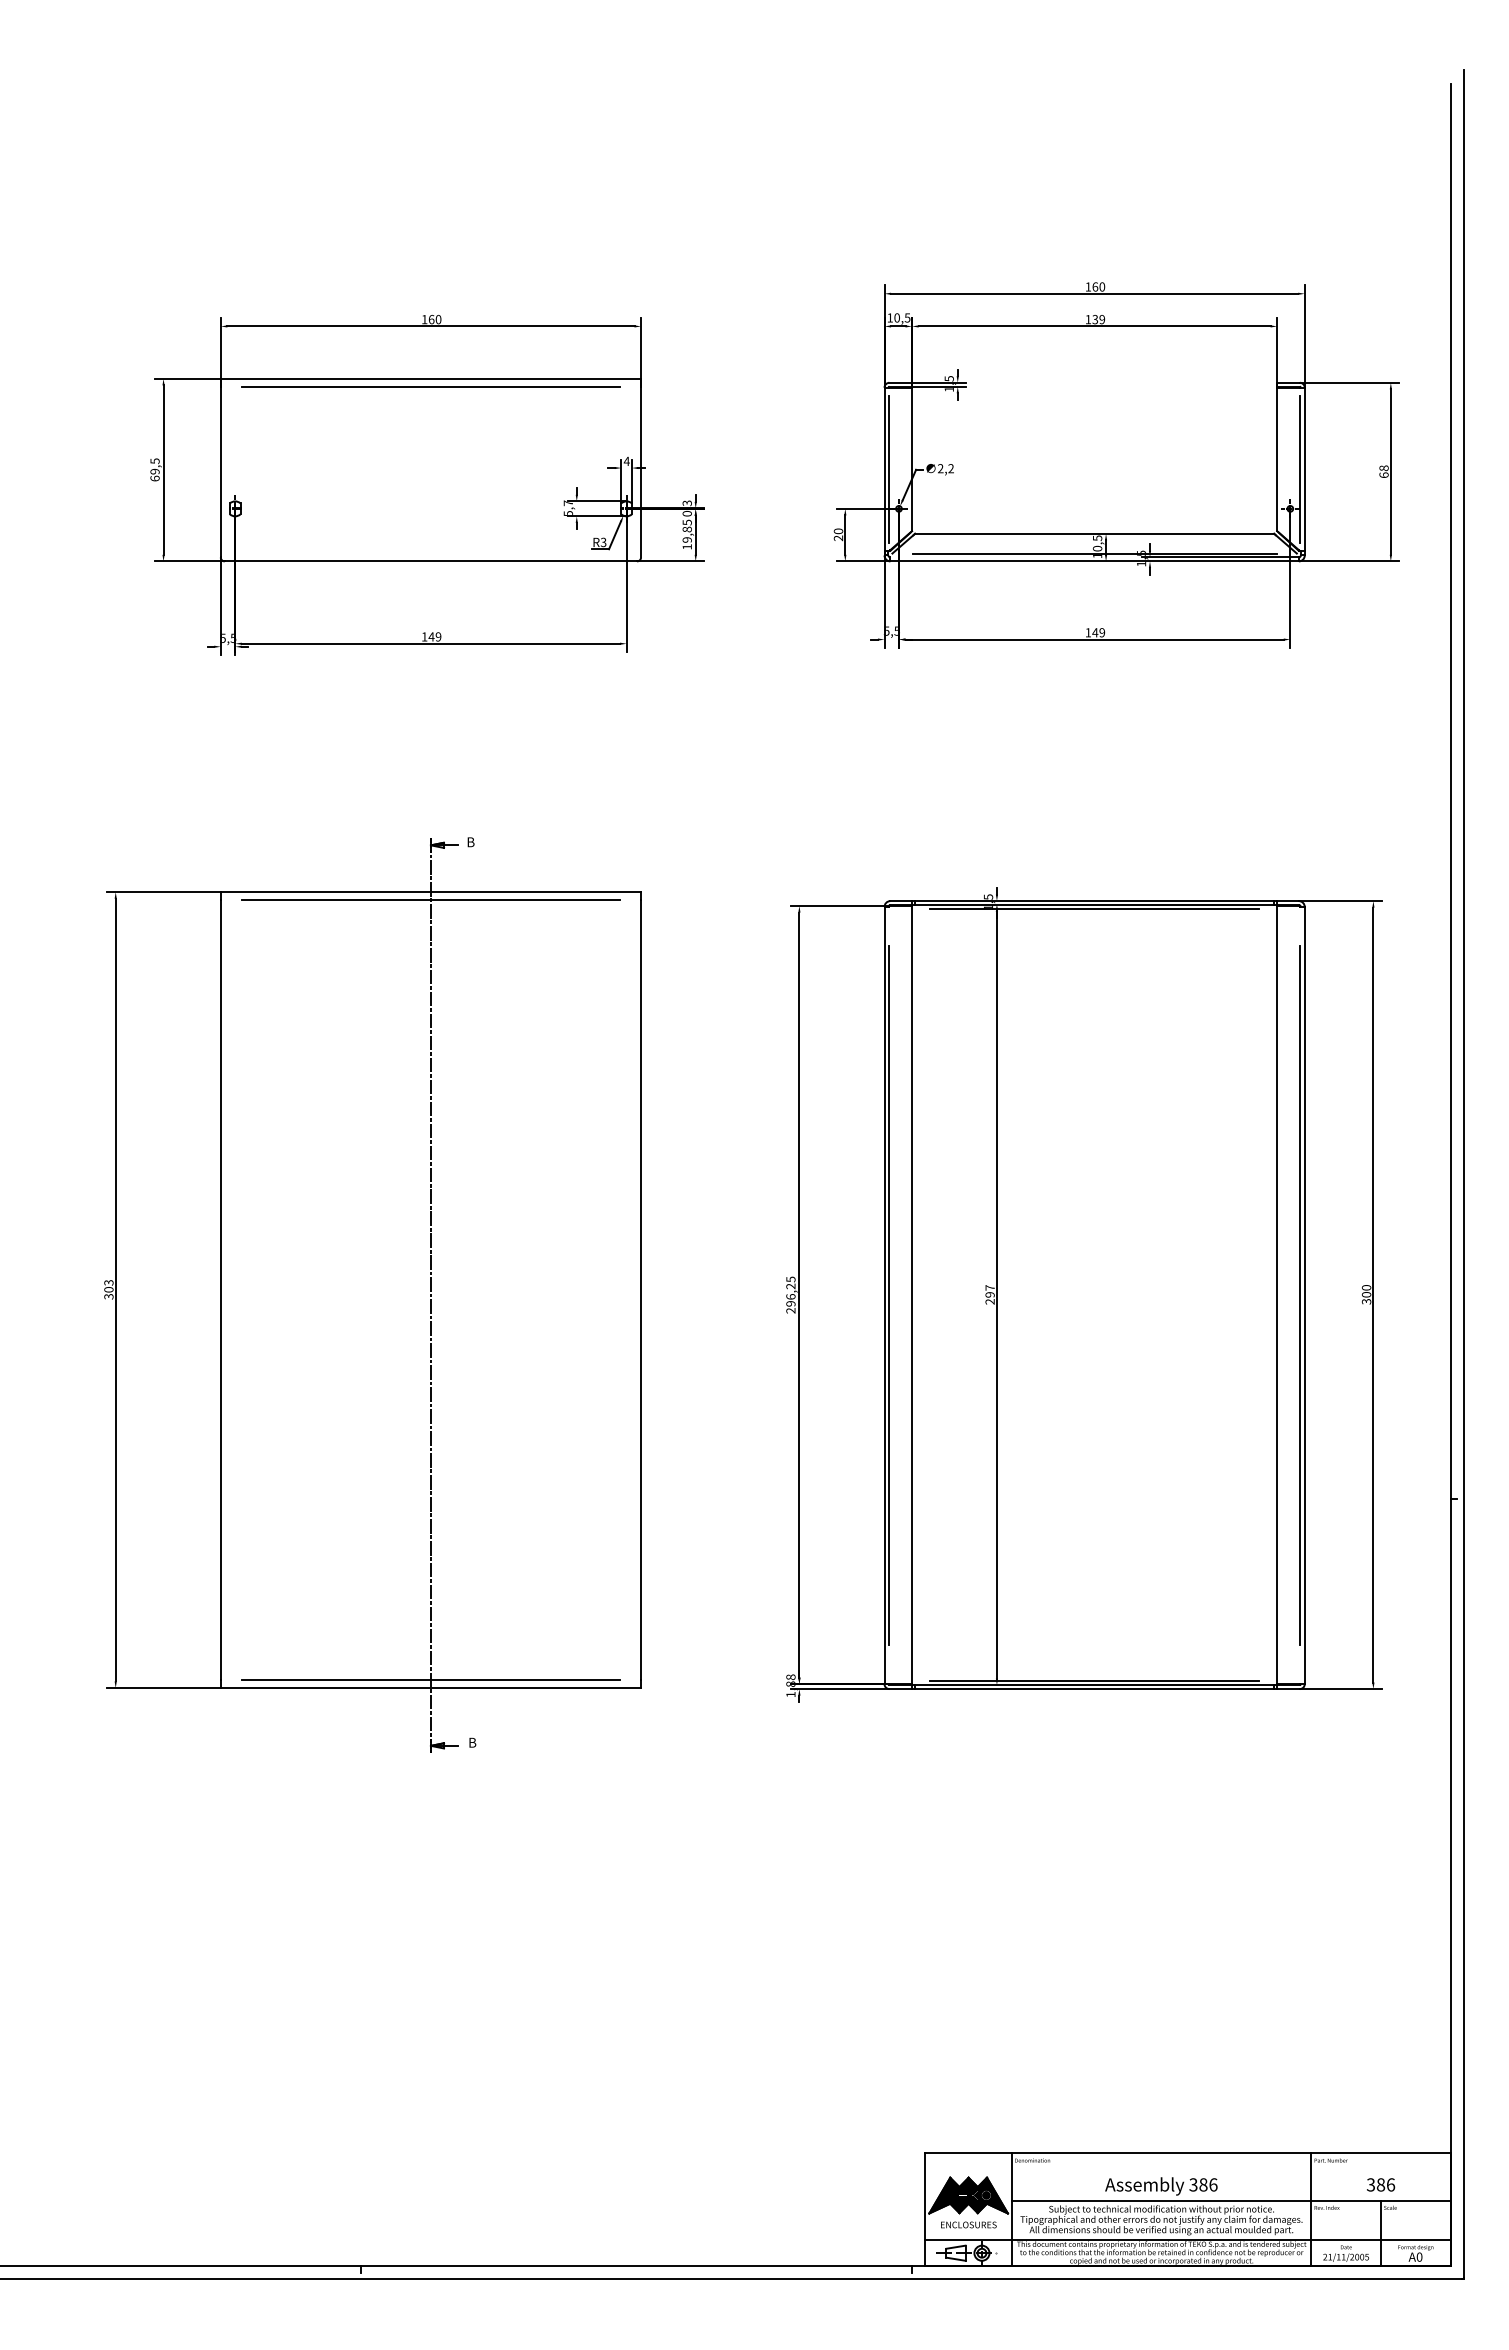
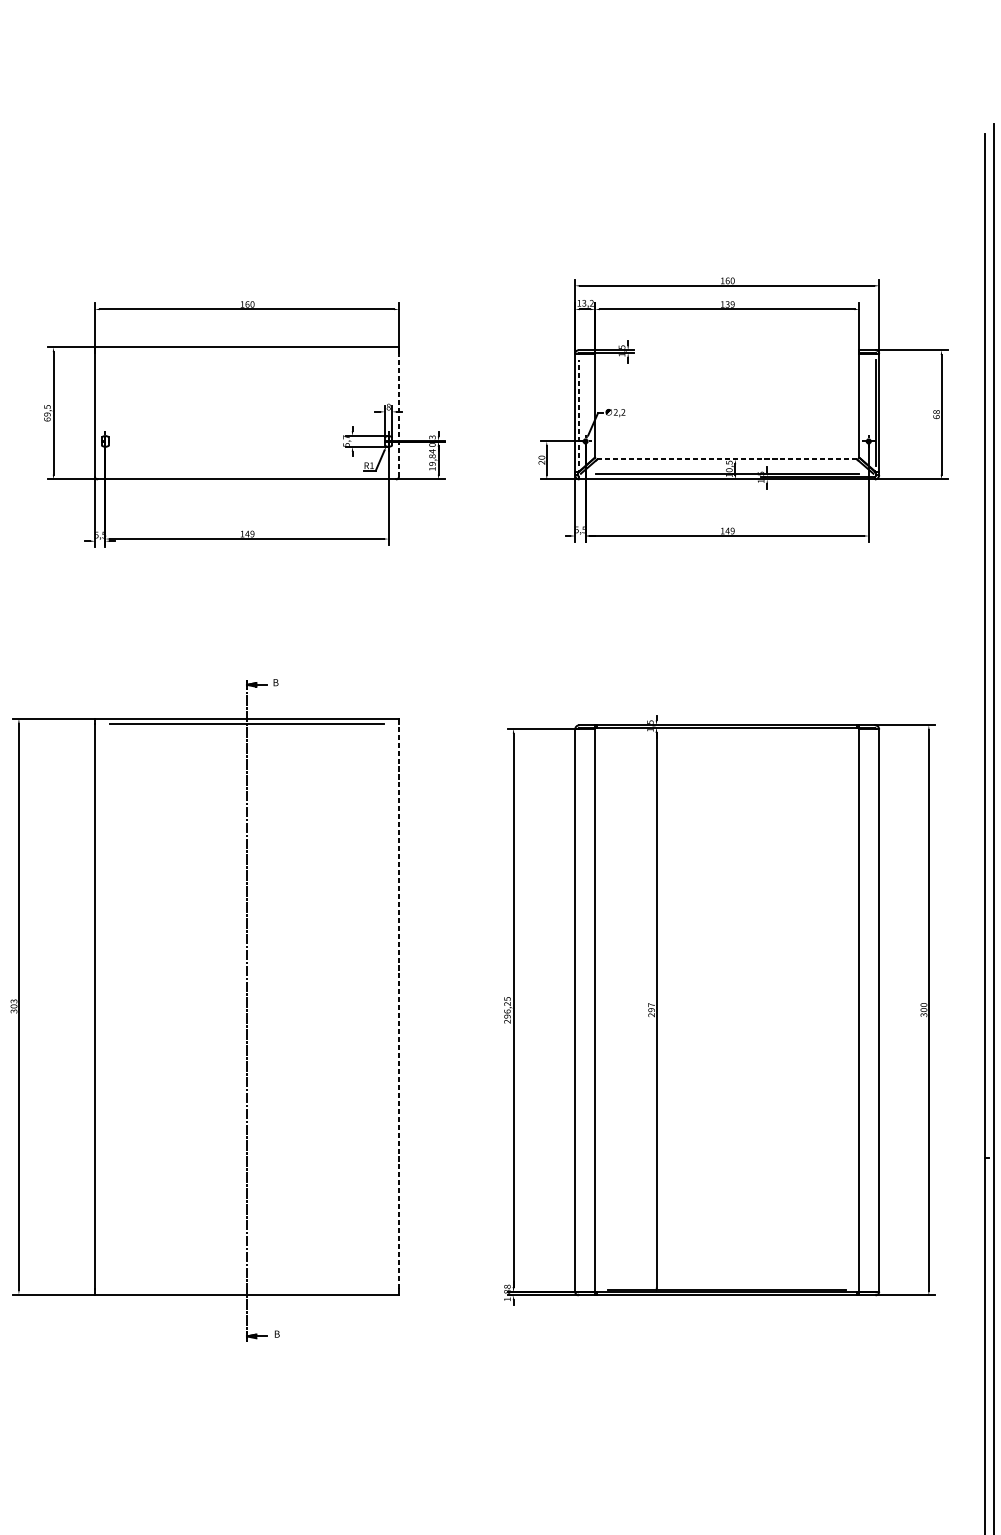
text: (902, 317) -> (588, 302), 10,5 -> 13,2
line: (430, 386) -> (246, 352), removed
text: (626, 461) -> (388, 407), 4 -> 8
line: (889, 468) -> (578, 412), solid -> dashed
line: (641, 471) -> (399, 414), solid -> dashed
text: (686, 522) -> (431, 451), 19,85 -> 19,84
line: (1094, 533) -> (727, 459), solid -> dashed
text: (603, 542) -> (371, 465), R3 -> R1
line: (1094, 908) -> (727, 730), removed
line: (641, 1289) -> (399, 1006), solid -> dashed
line: (889, 1295) -> (578, 1010), removed
line: (1299, 1295) -> (875, 1010), removed
line: (430, 1680) -> (246, 1289), removed

